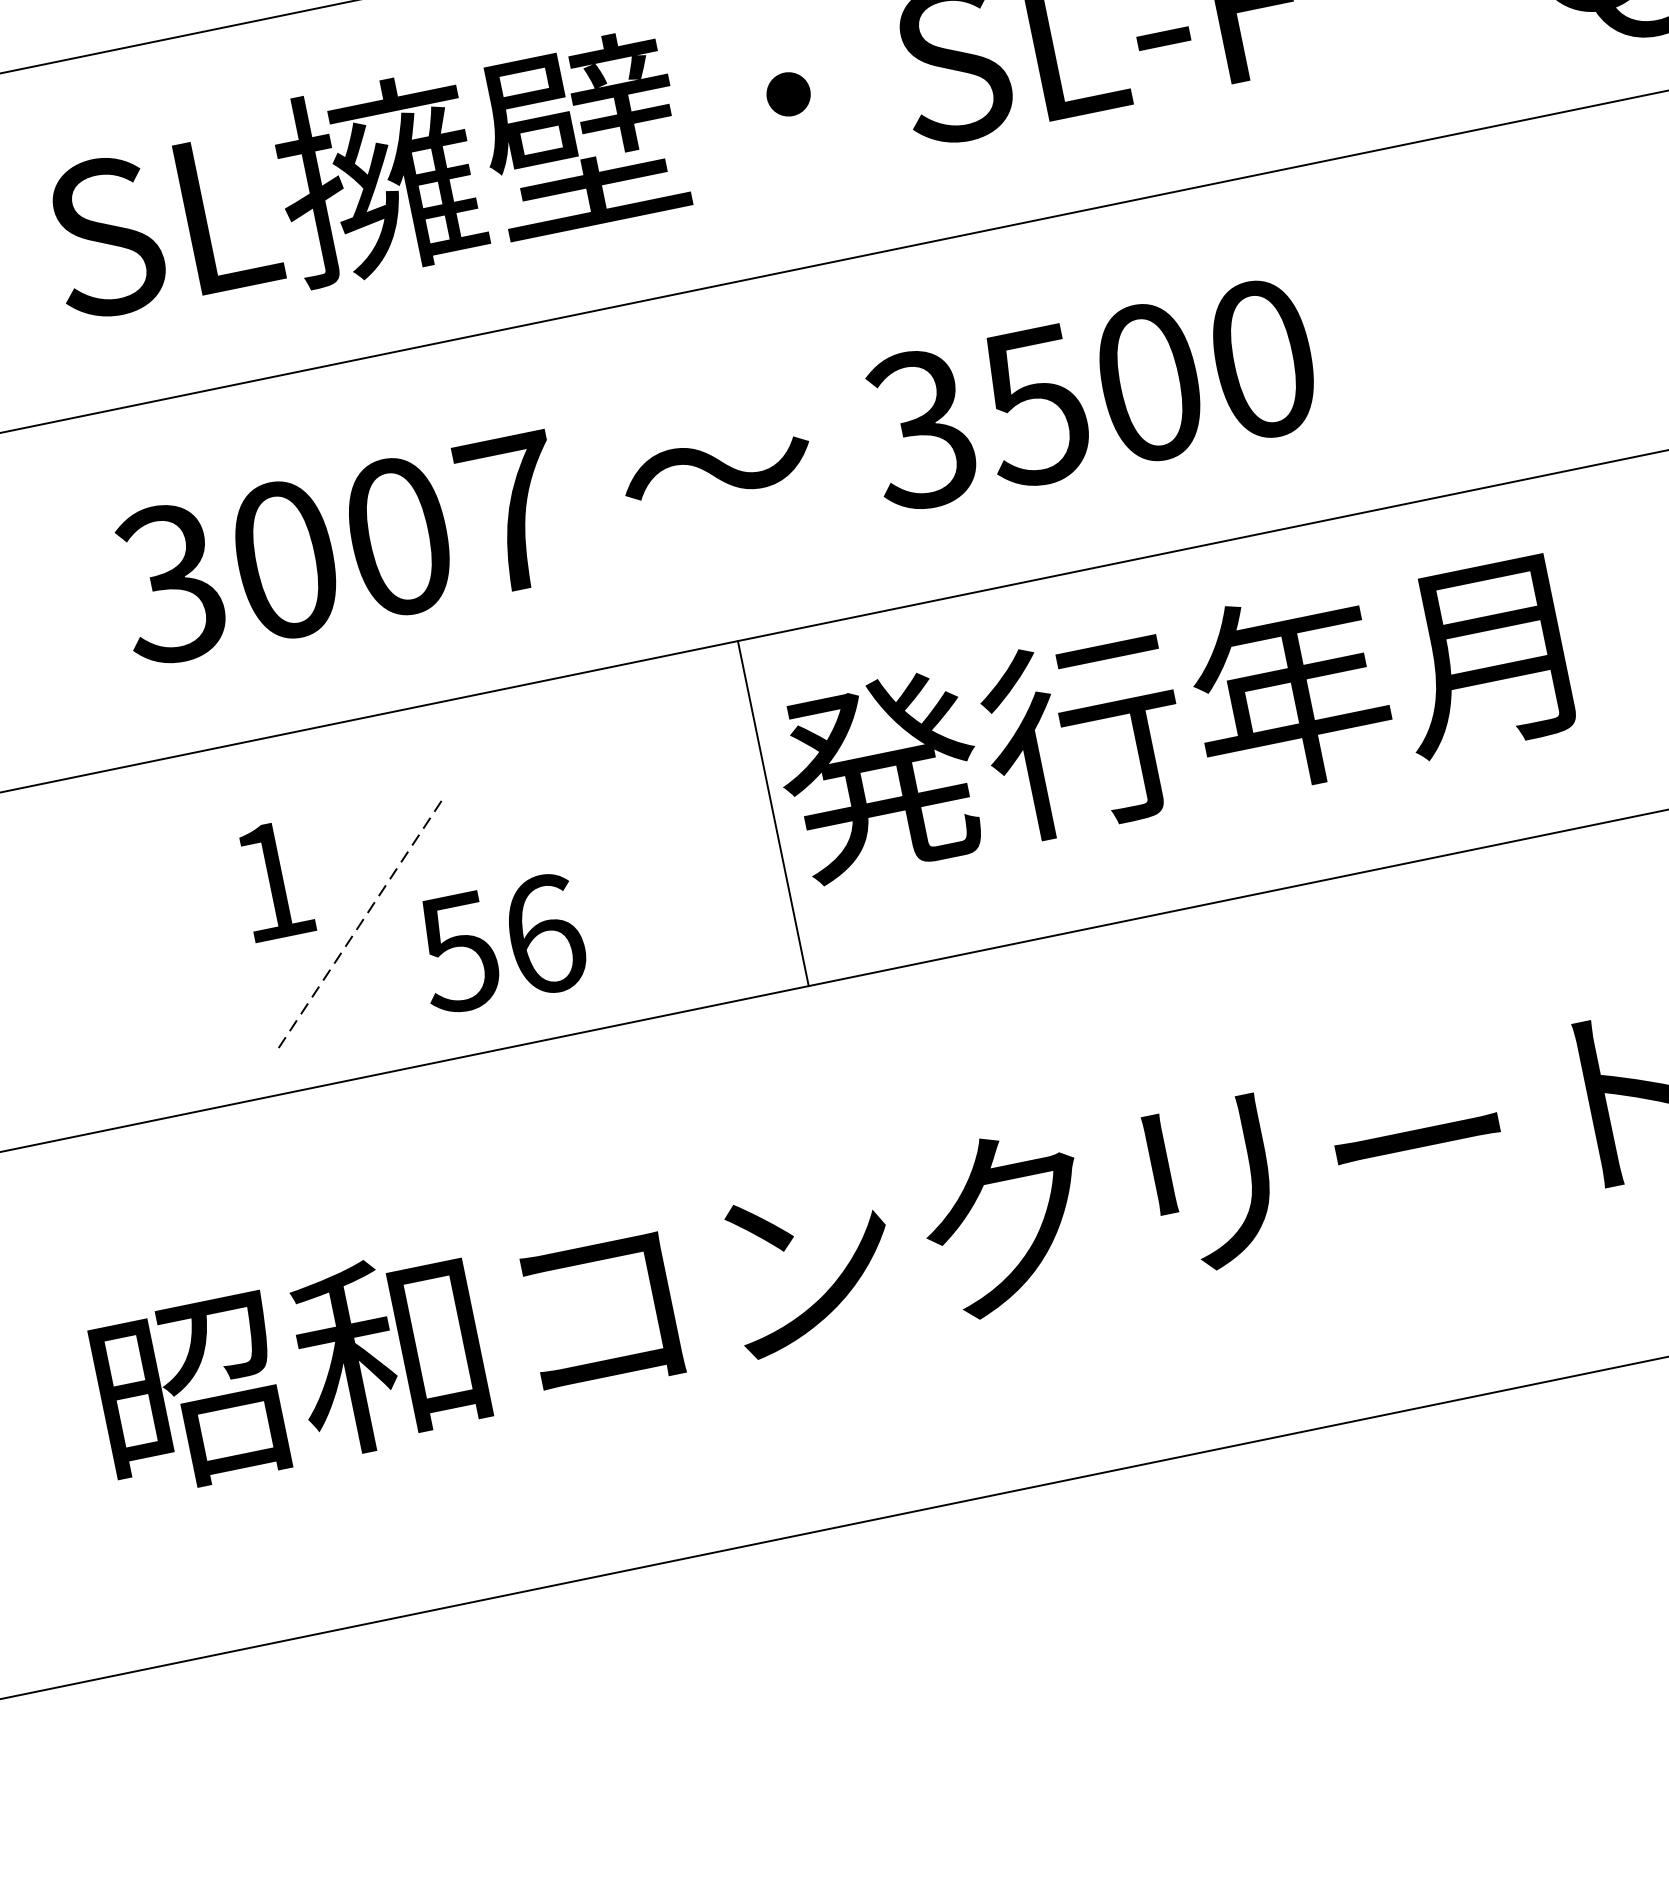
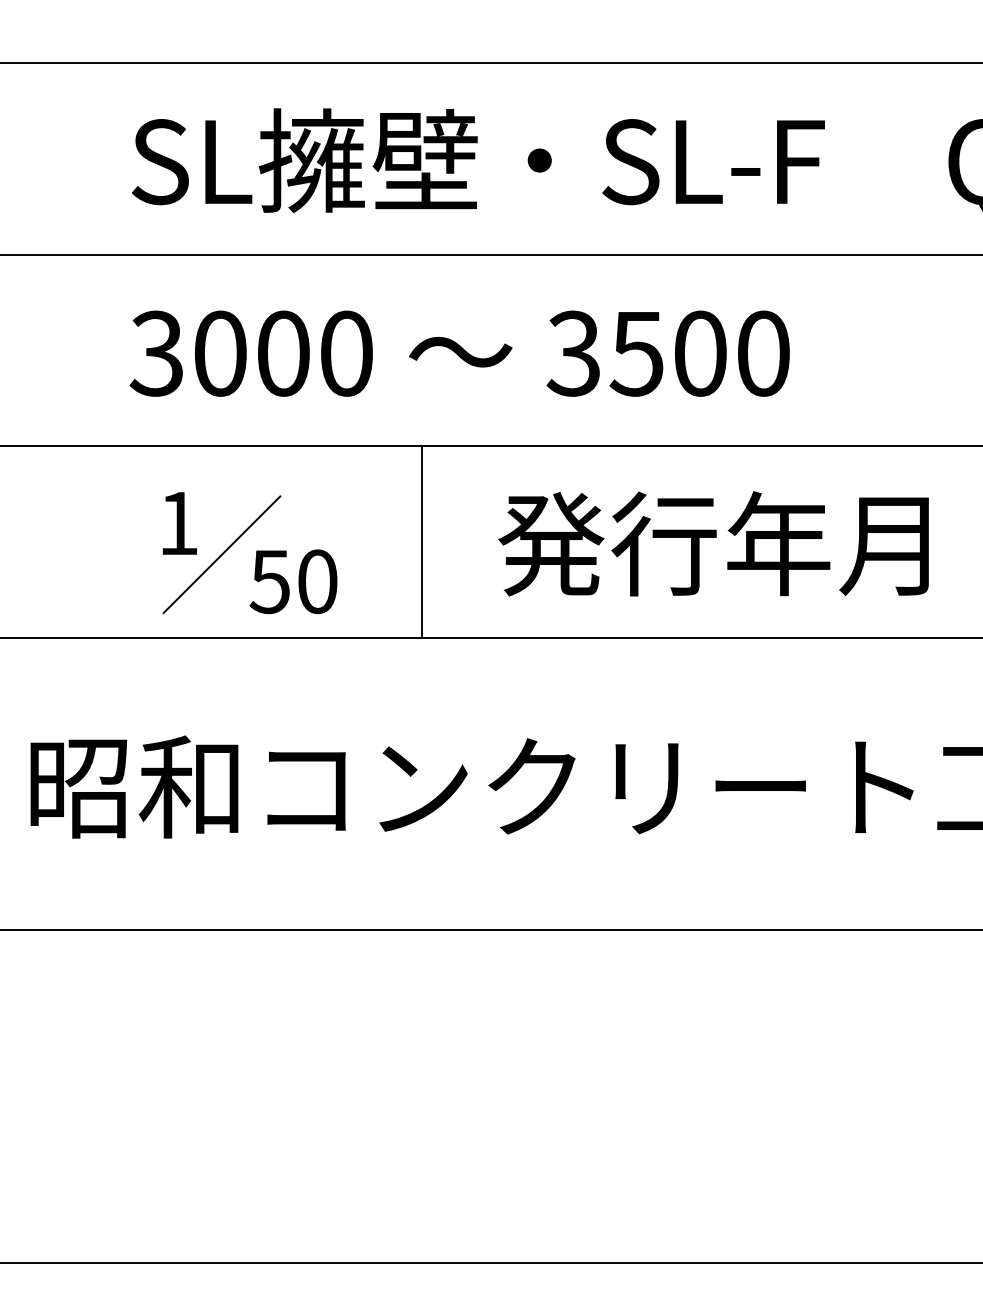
text: (513, 512) -> (347, 353), 3007 -> 3000
text: (1172, 715) -> (713, 543), moved
line: (772, 814) -> (421, 542), moved
line: (362, 920) -> (222, 554), dashed -> solid
text: (543, 934) -> (317, 581), 56 -> 50

